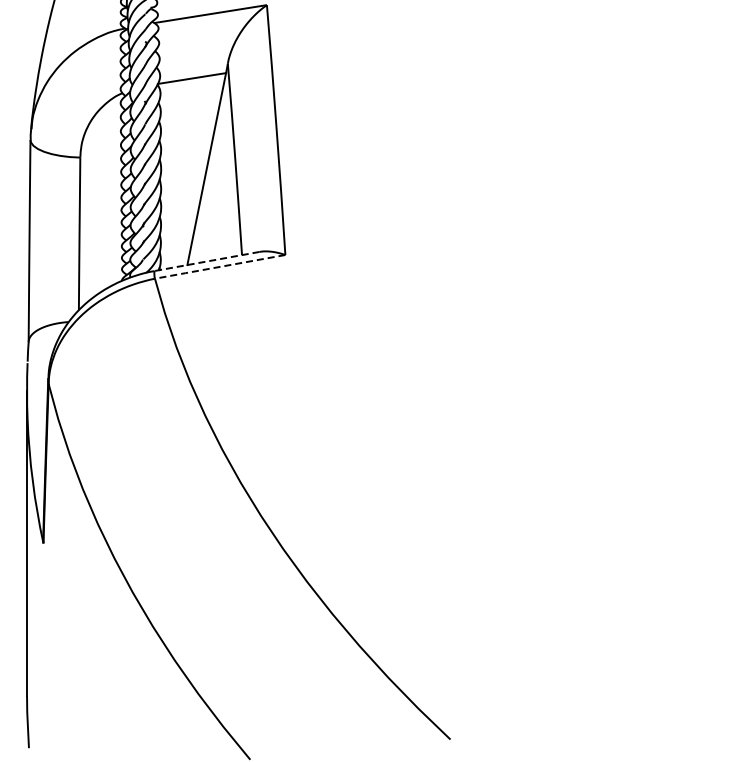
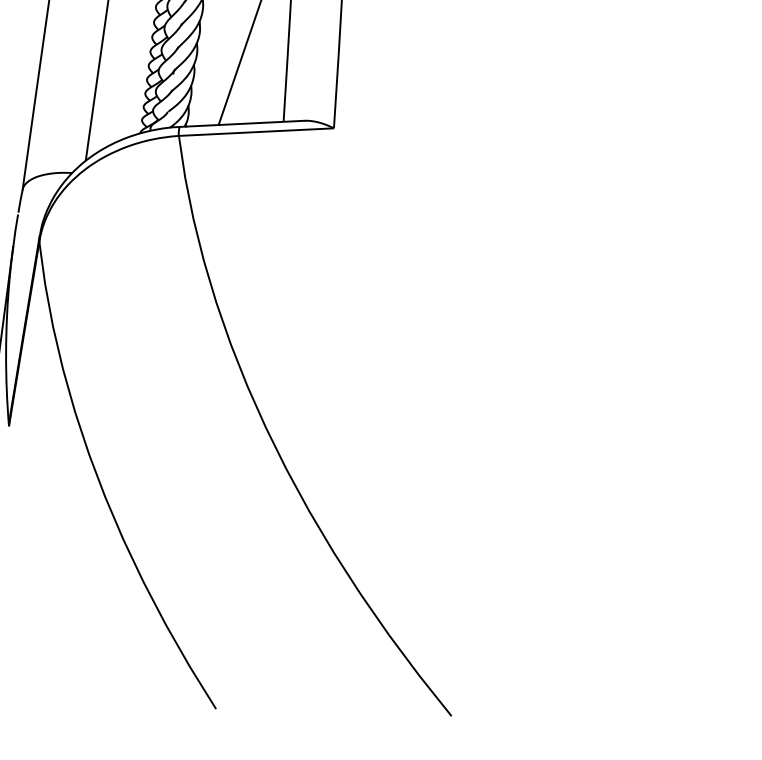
line: (206, 261) -> (241, 123), dashed -> solid
line: (218, 267) -> (254, 132), dashed -> solid

